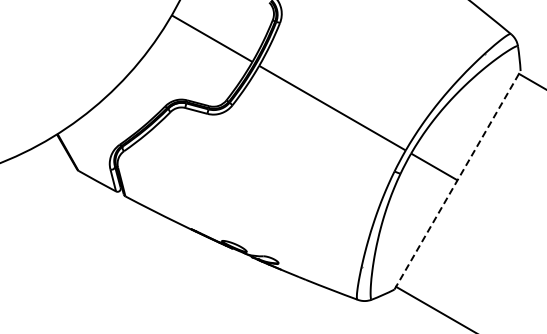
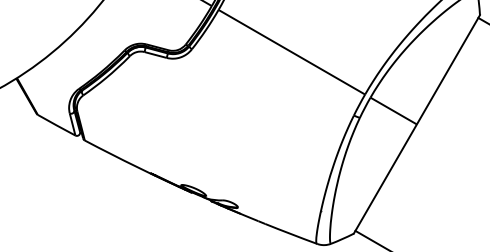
line: (457, 179) -> (416, 123), dashed -> solid

